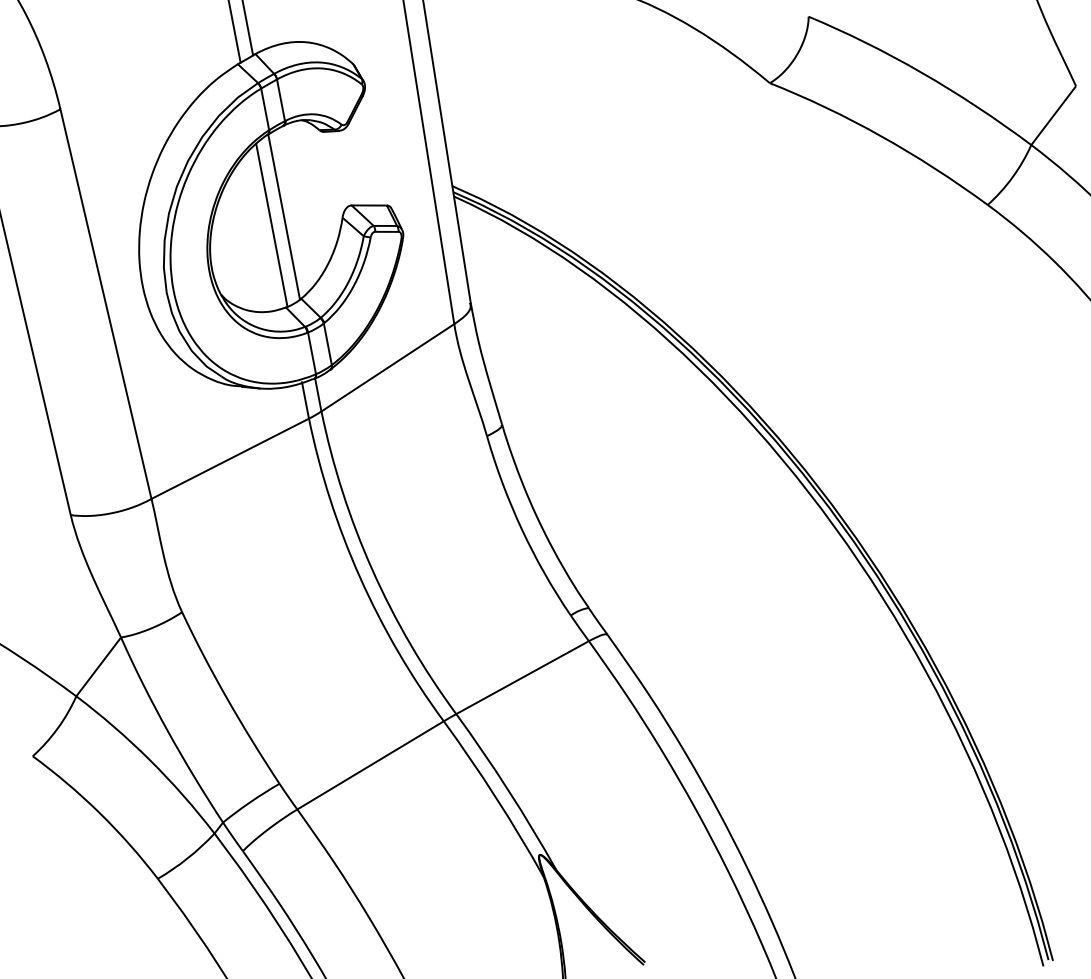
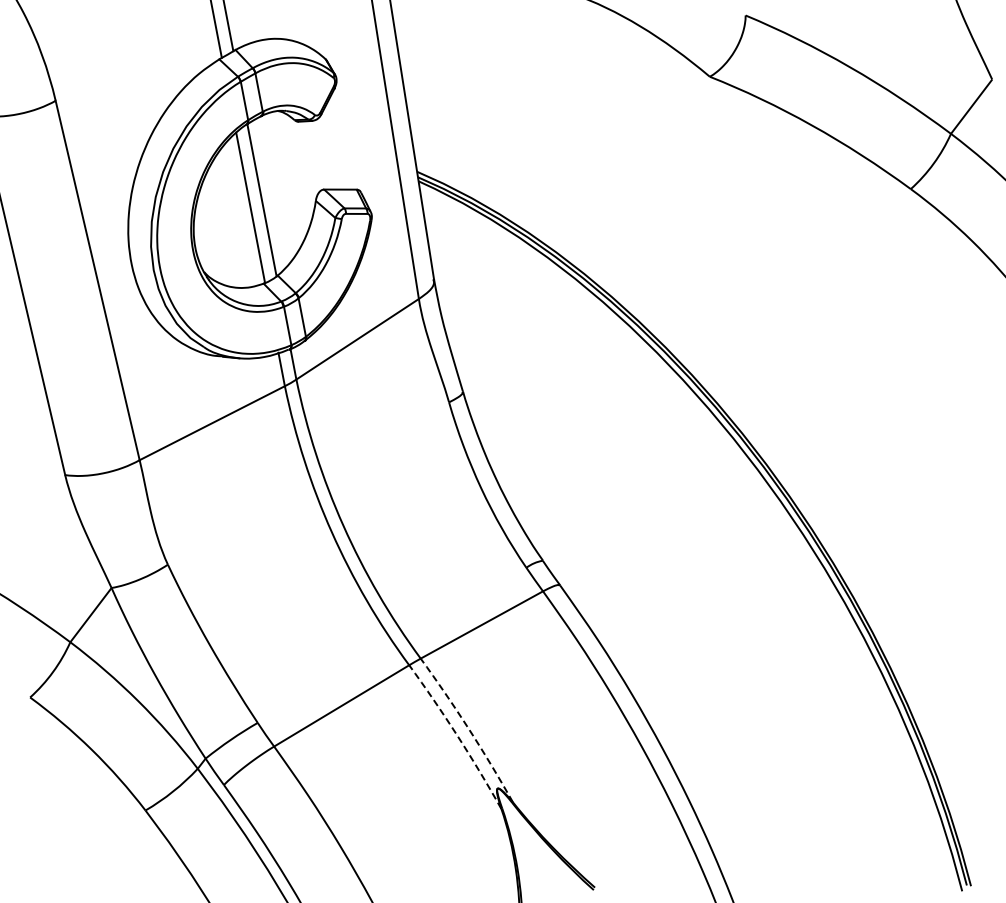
arc: (508, 790) -> (468, 729), solid -> dashed
arc: (496, 797) -> (457, 735), solid -> dashed

